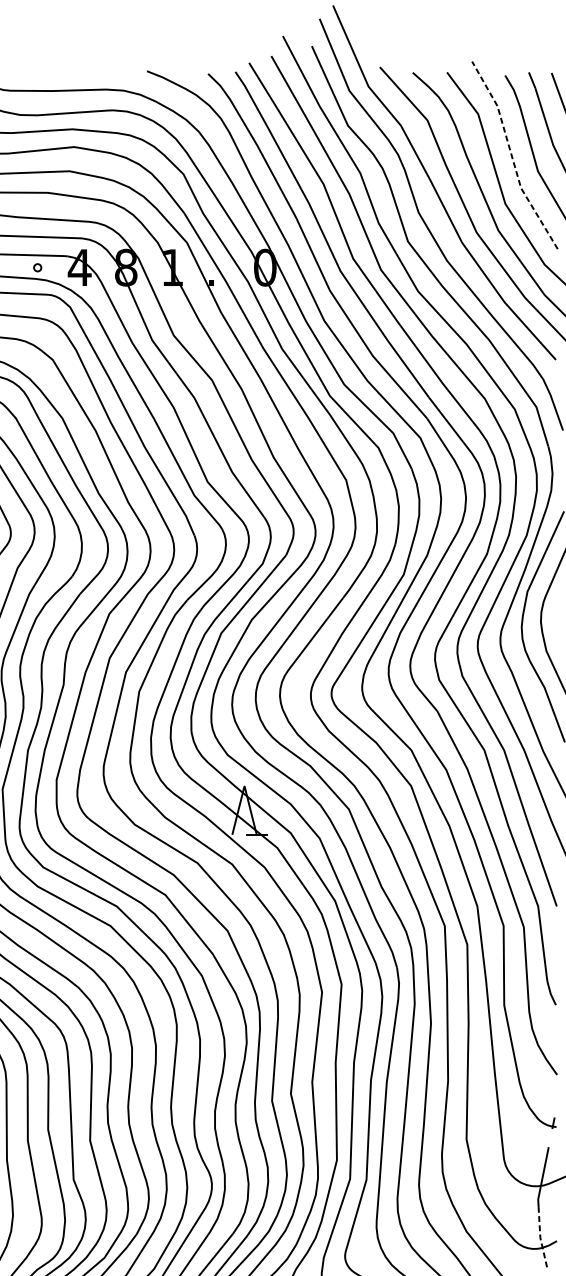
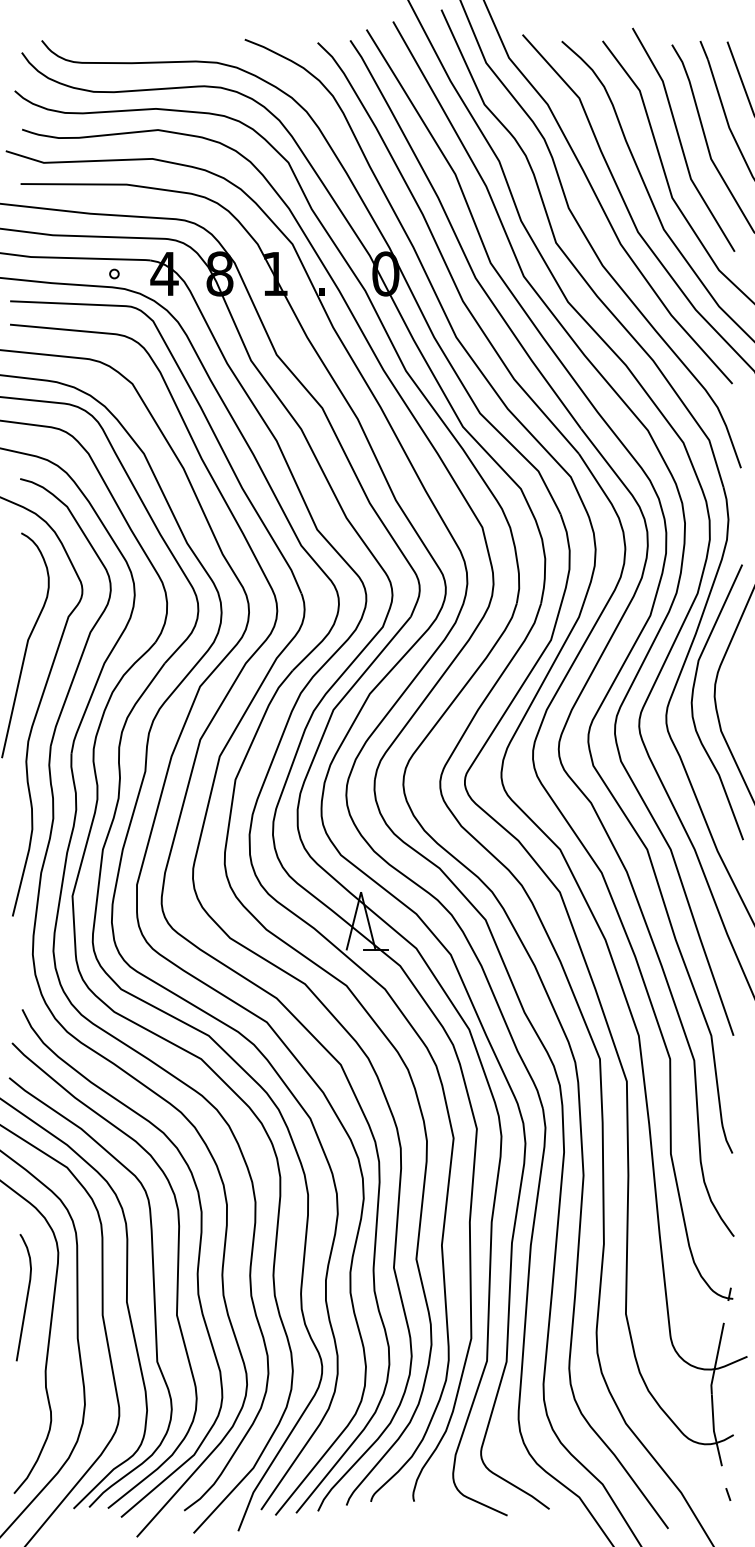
line: (511, 155) -> (679, 140), dashed -> solid
line: (539, 1238) -> (713, 1431), dashed -> solid

